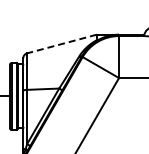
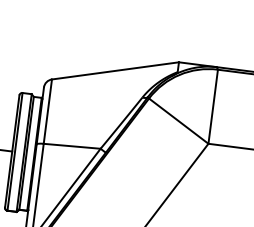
line: (61, 44) -> (114, 71), dashed -> solid

